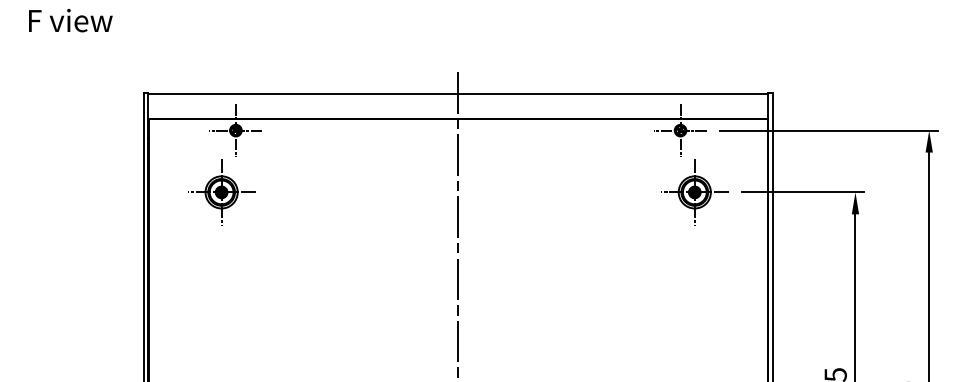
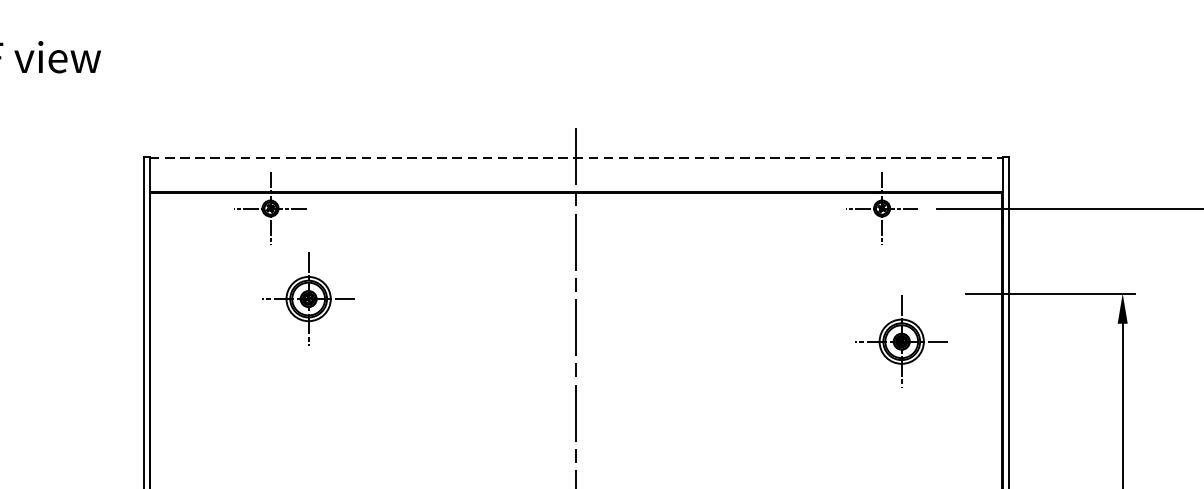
line: (458, 94) -> (576, 158), solid -> dashed
part: (221, 192) -> (308, 299), moved
part: (694, 192) -> (901, 341), moved

